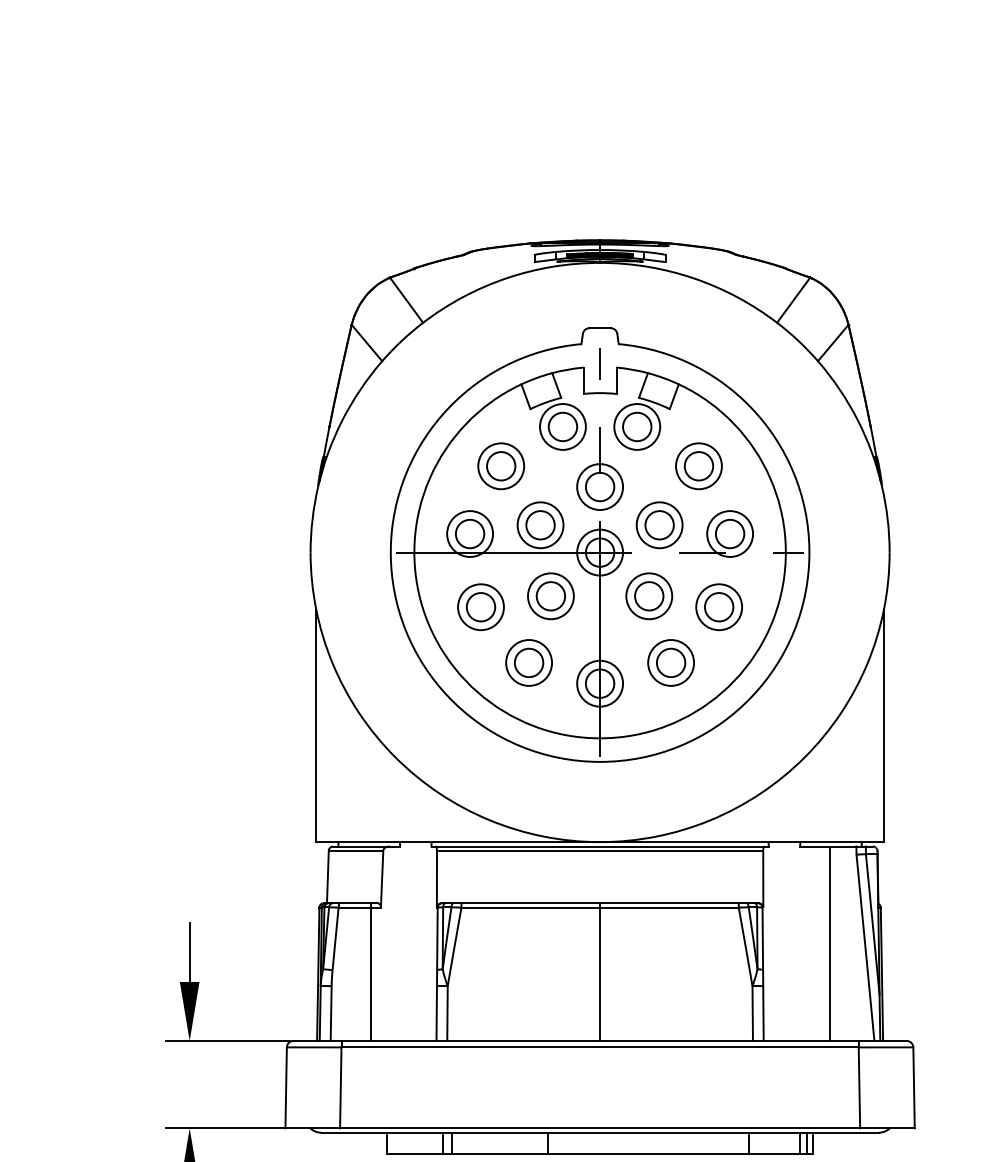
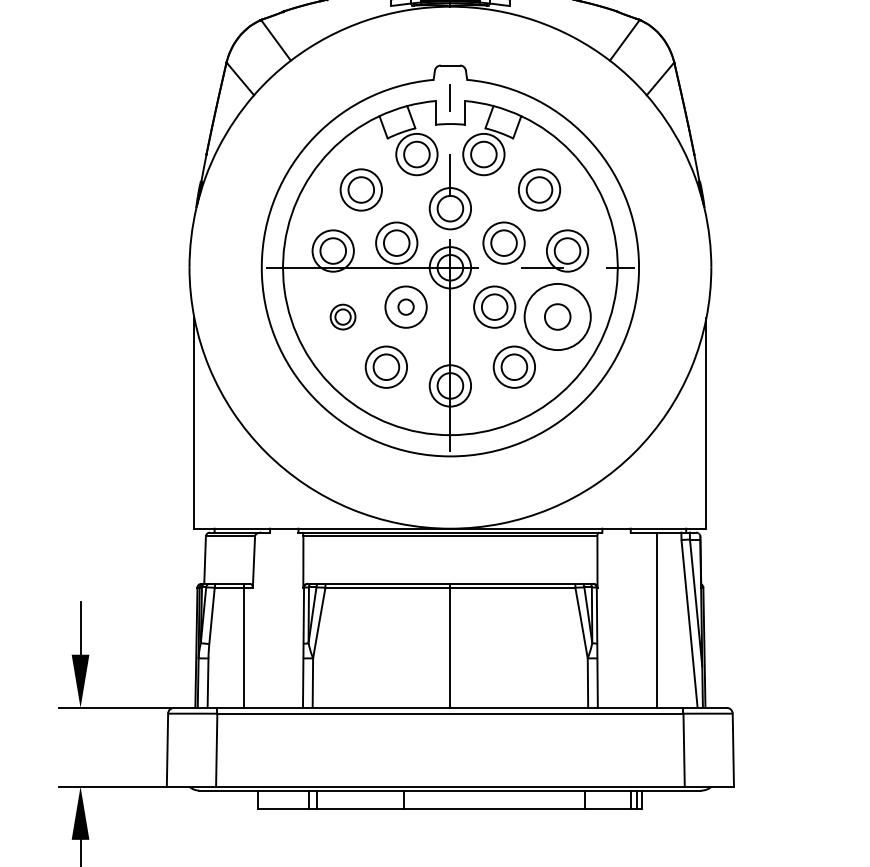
circle: (550, 596) -> (405, 307), size x0.6
part: (480, 607) -> (342, 317), size x0.6
circle: (719, 607) -> (558, 317), size x1.6

